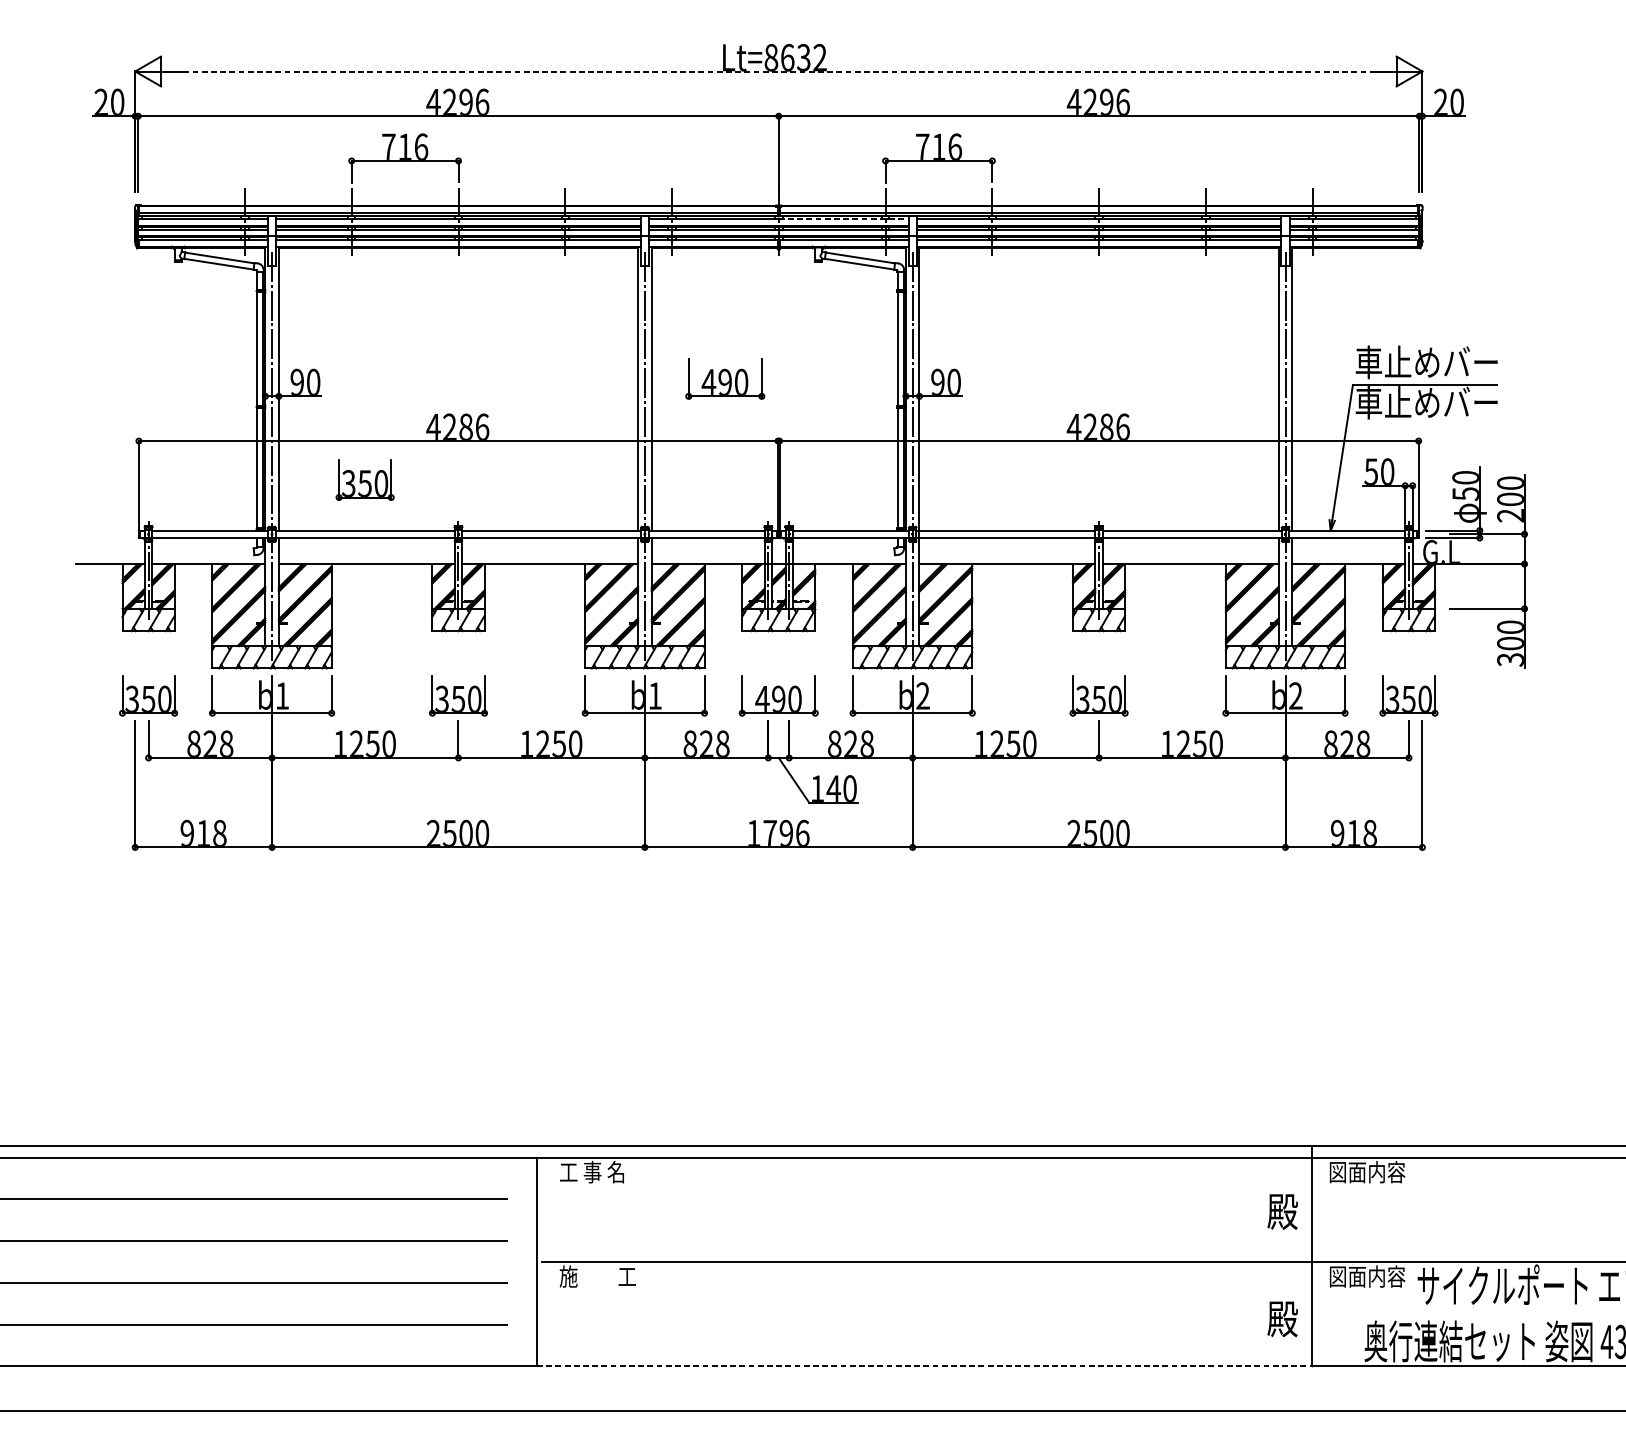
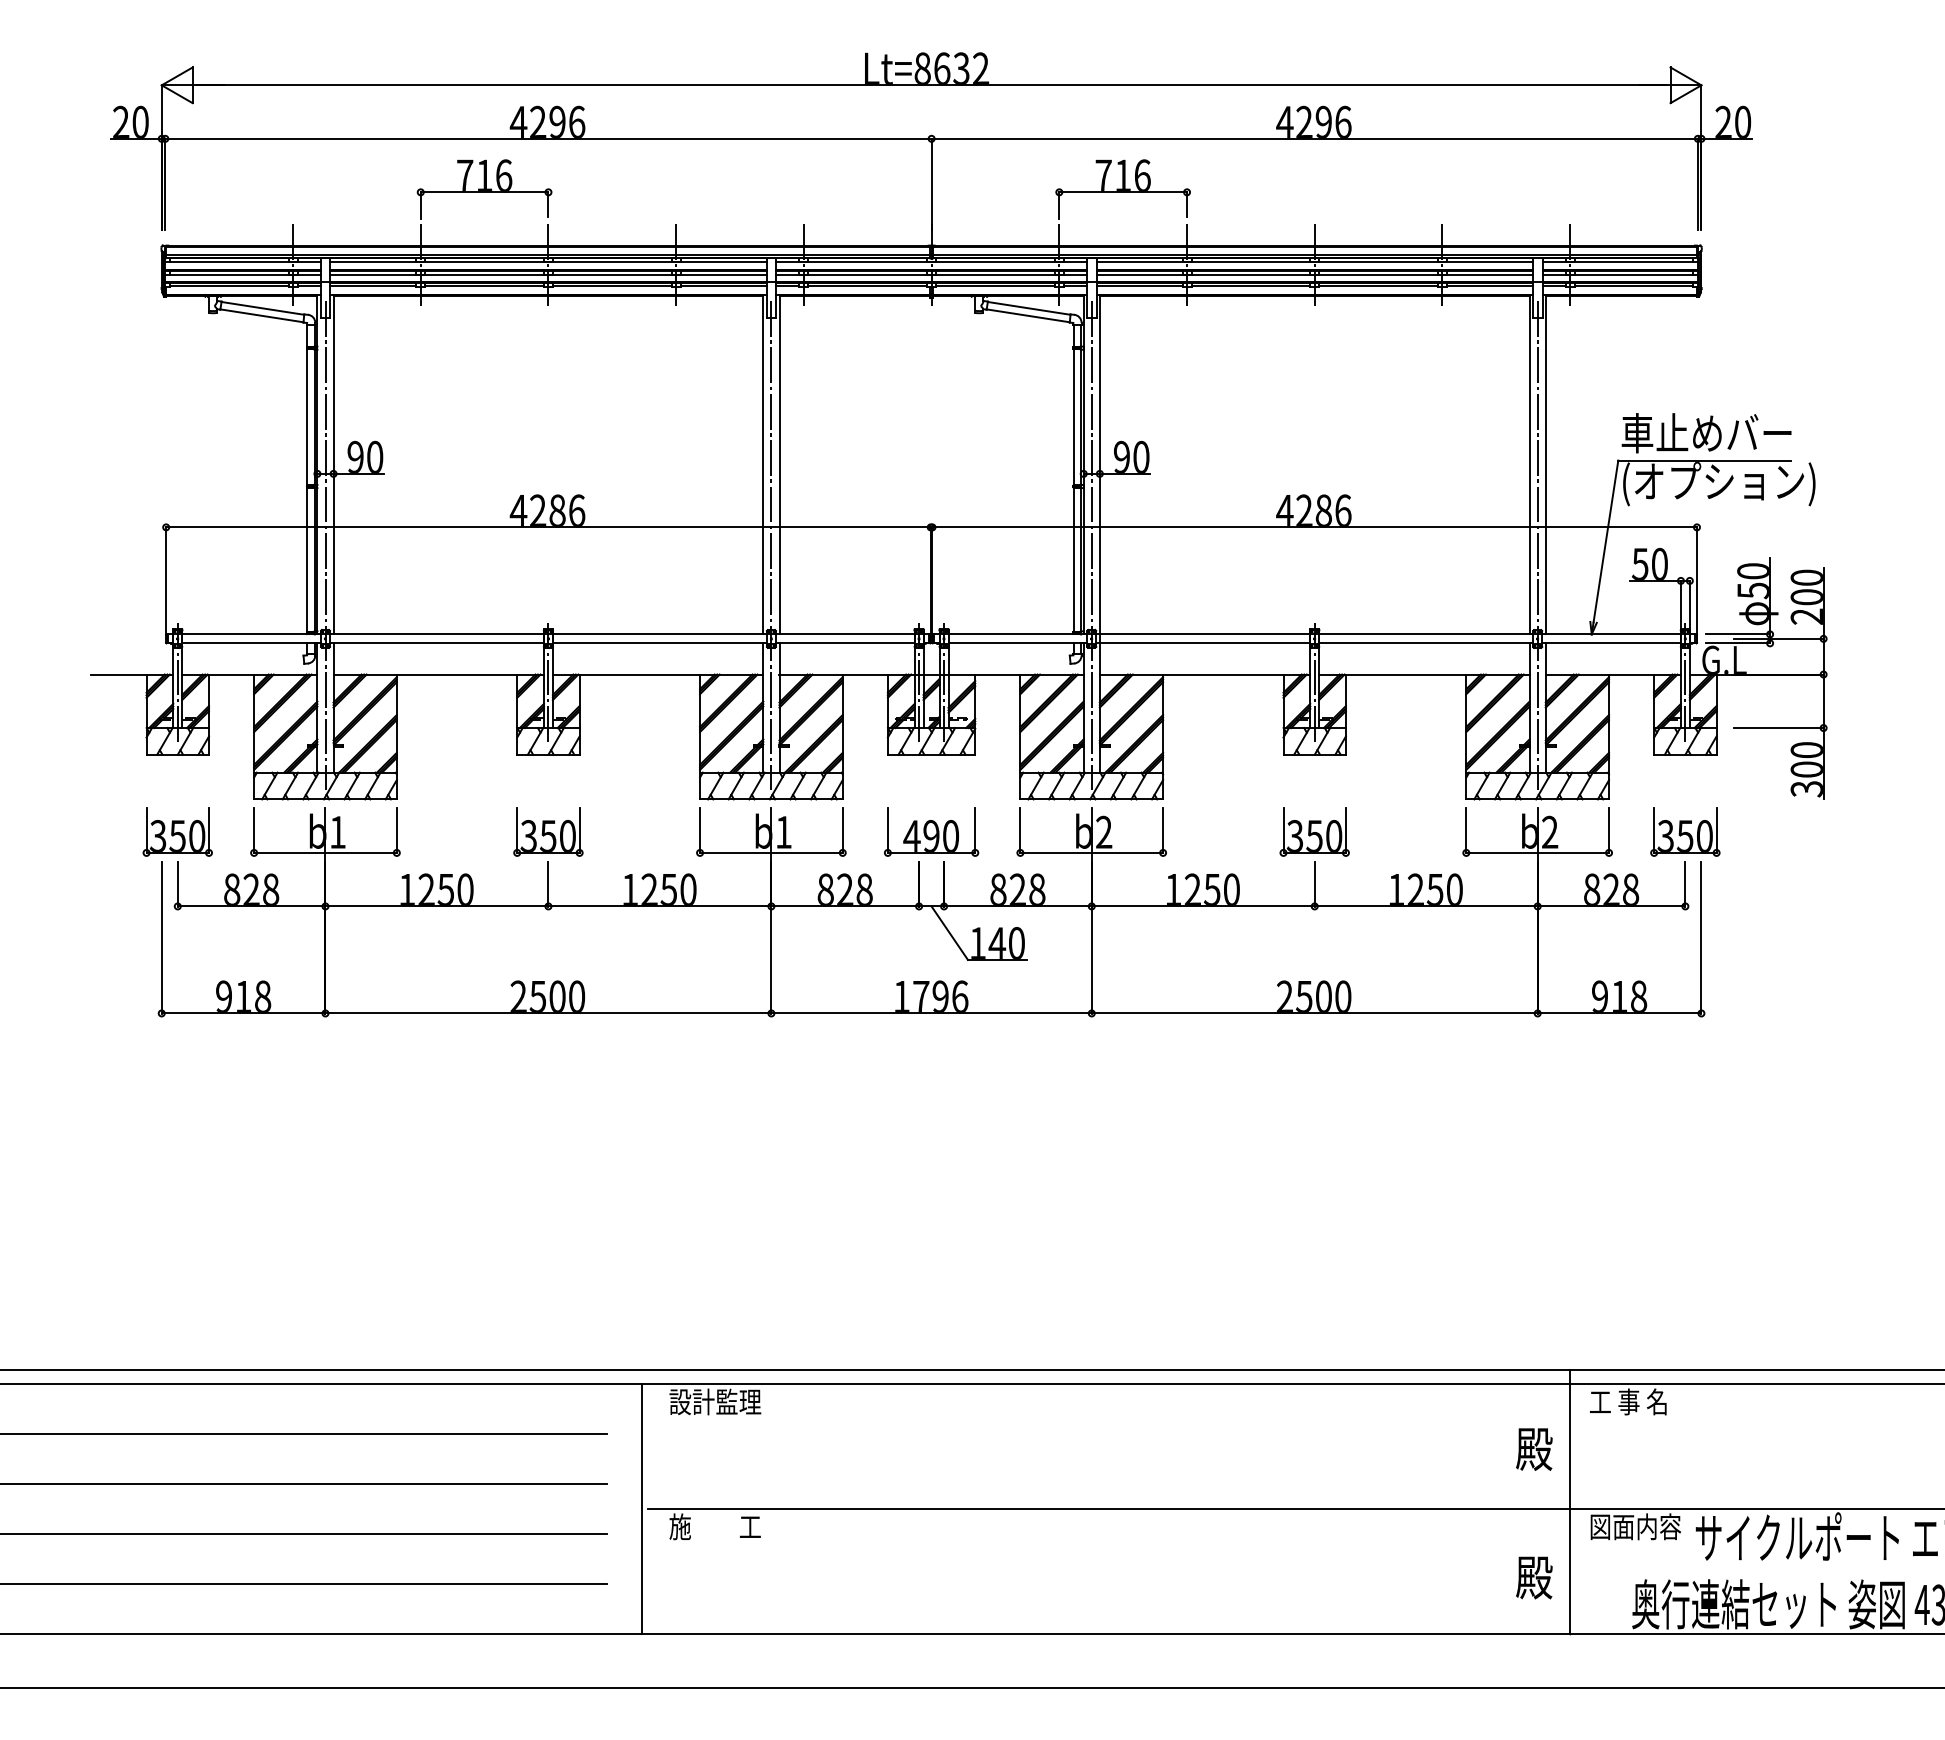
line: (779, 71) -> (932, 85), dashed -> solid
line: (843, 219) -> (1009, 262), dashed -> solid
part: (725, 378) -> (867, 452), removed
text: (1436, 405) -> (1718, 484), 車止めバー -> (オプション)
part: (364, 479) -> (436, 573), removed
text: (598, 1171) -> (715, 1401), 工 事 名 -> 設計監理
text: (1367, 1171) -> (1635, 1401), 図面内容 -> 工 事 名
line: (925, 1366) -> (1106, 1634), dashed -> solid

